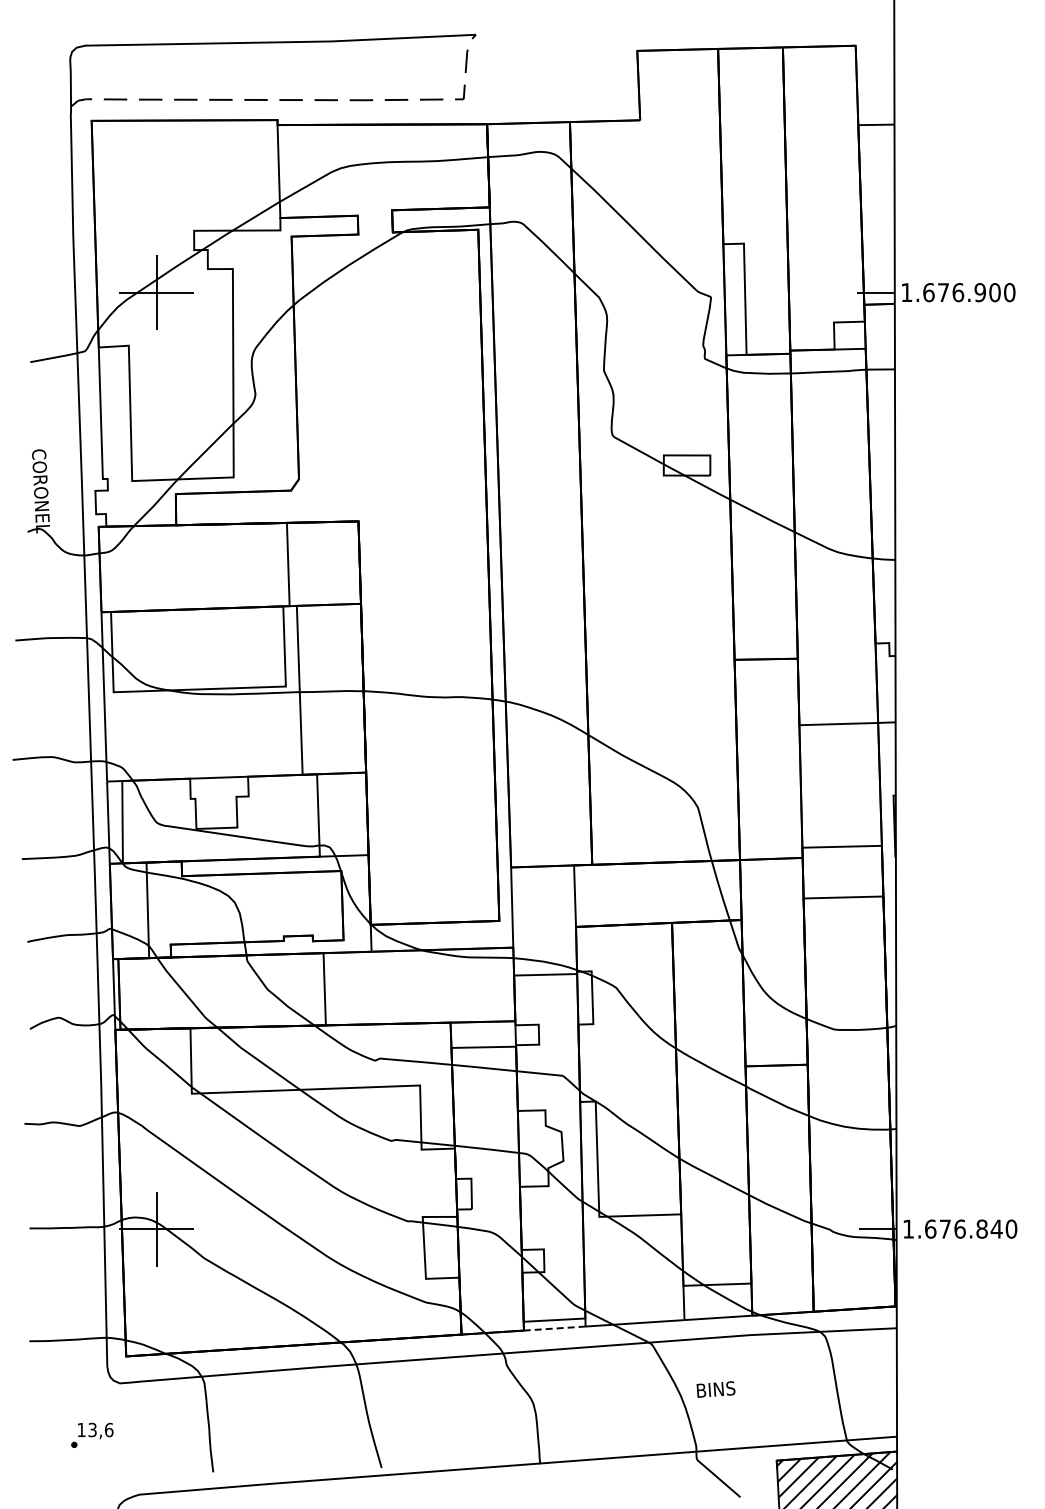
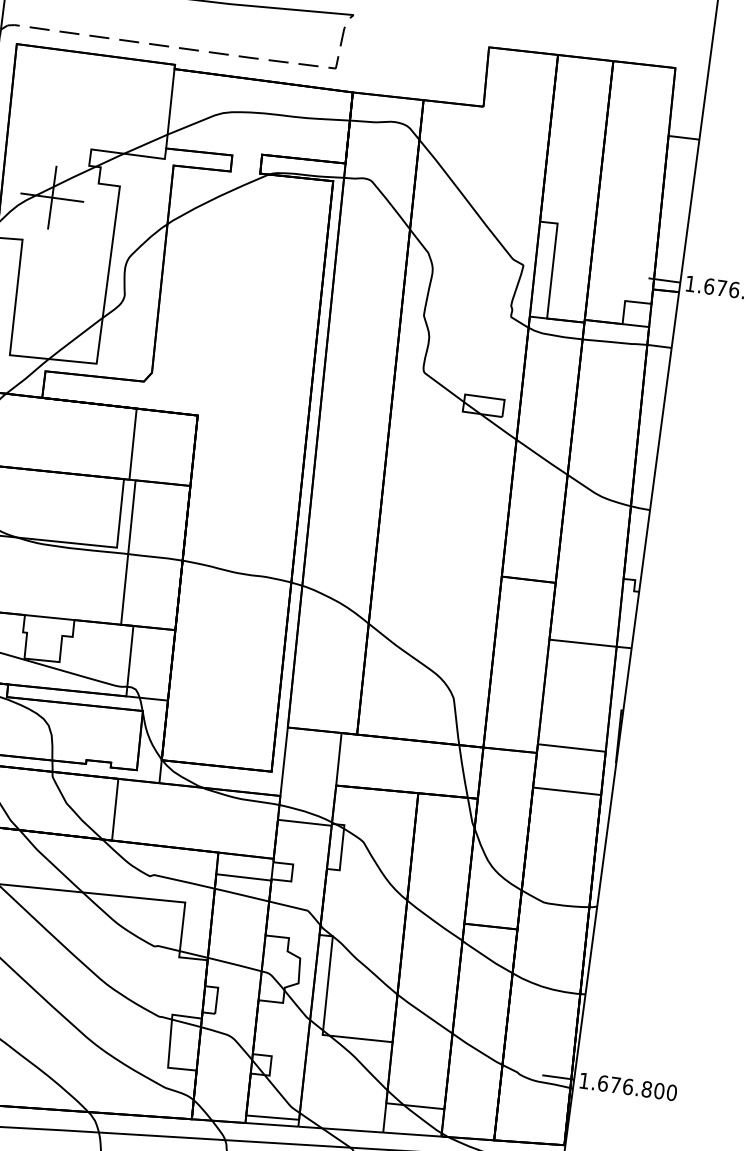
text: (996, 1228) -> (659, 1090), 1.676.840 -> 1.676.800
line: (554, 1328) -> (271, 1124), dashed -> solid

